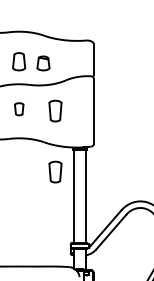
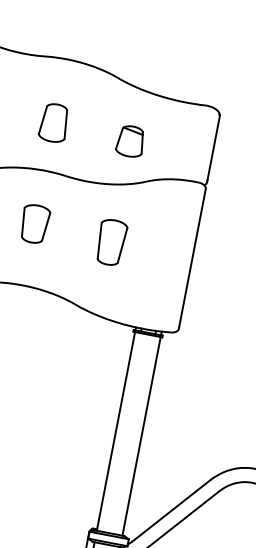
part: (43, 63) -> (130, 141), moved
part: (19, 108) -> (35, 222), size x1.43
part: (55, 171) -> (86, 370), removed

